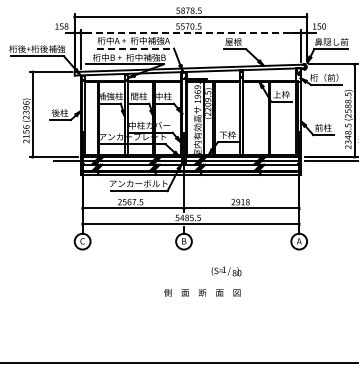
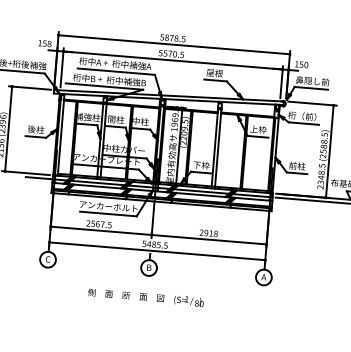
line: (190, 32) -> (172, 60), dashed -> solid
line: (135, 48) -> (116, 71), dashed -> solid
text: (202, 292) -> (126, 295), moved

